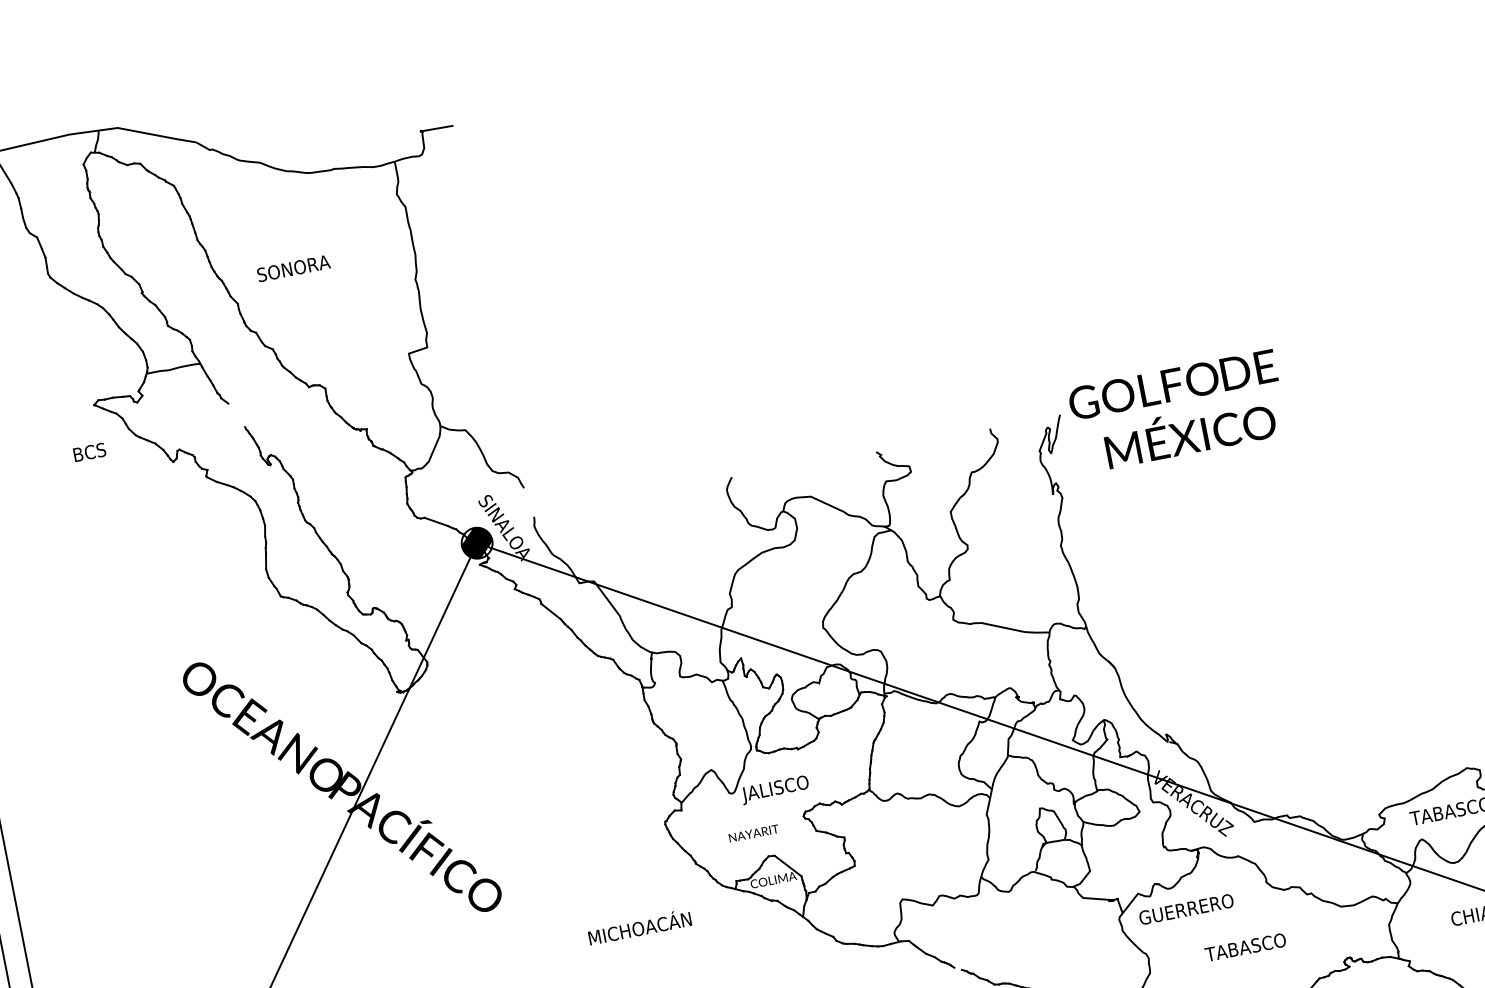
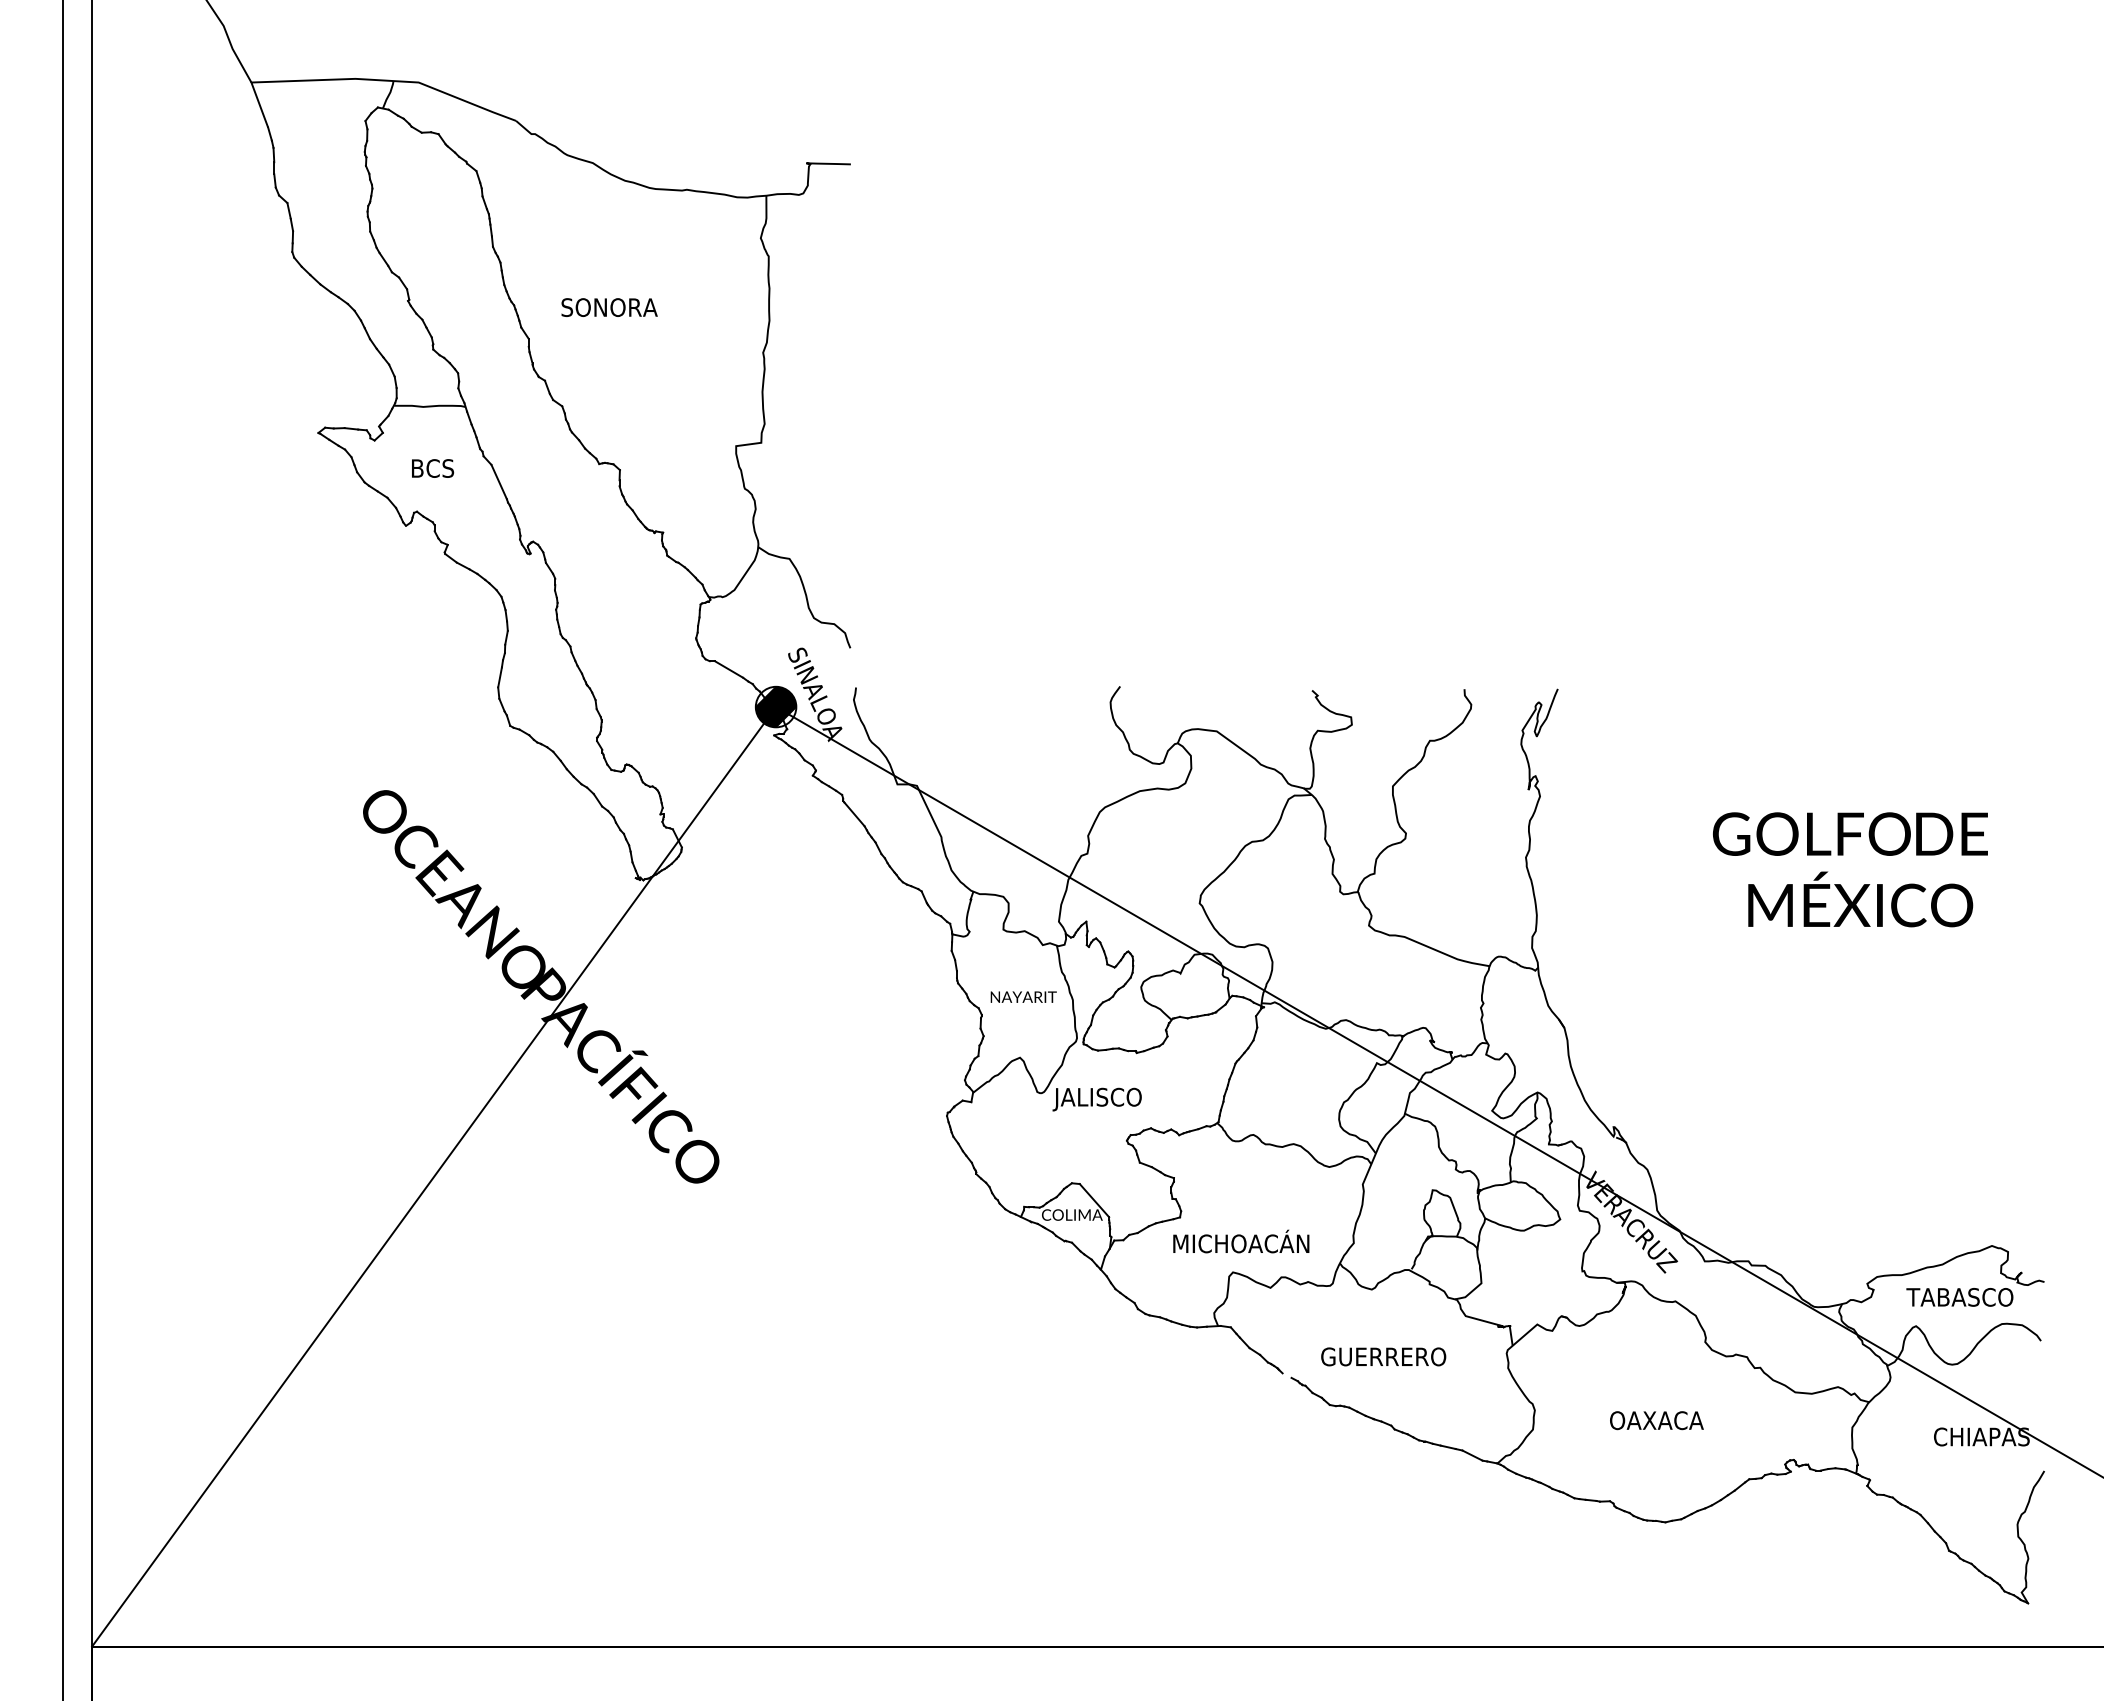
text: (1178, 411) -> (1850, 869), moved
line: (236, 415) -> (498, 481), added
text: (90, 452) -> (433, 468), moved
text: (753, 833) -> (1023, 996), moved
text: (1186, 909) -> (1383, 1356), moved
text: (639, 926) -> (1241, 1241), moved
text: (1245, 947) -> (1661, 1420), TABASCO -> OAXACA

